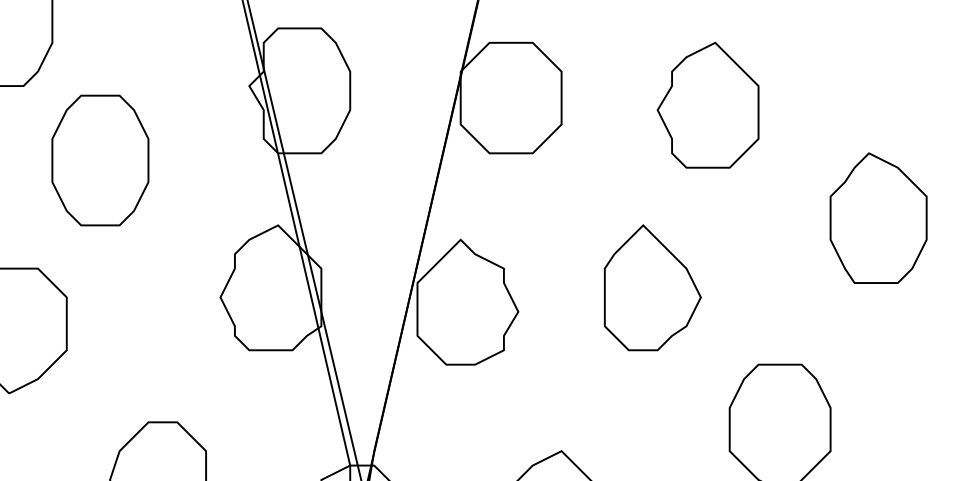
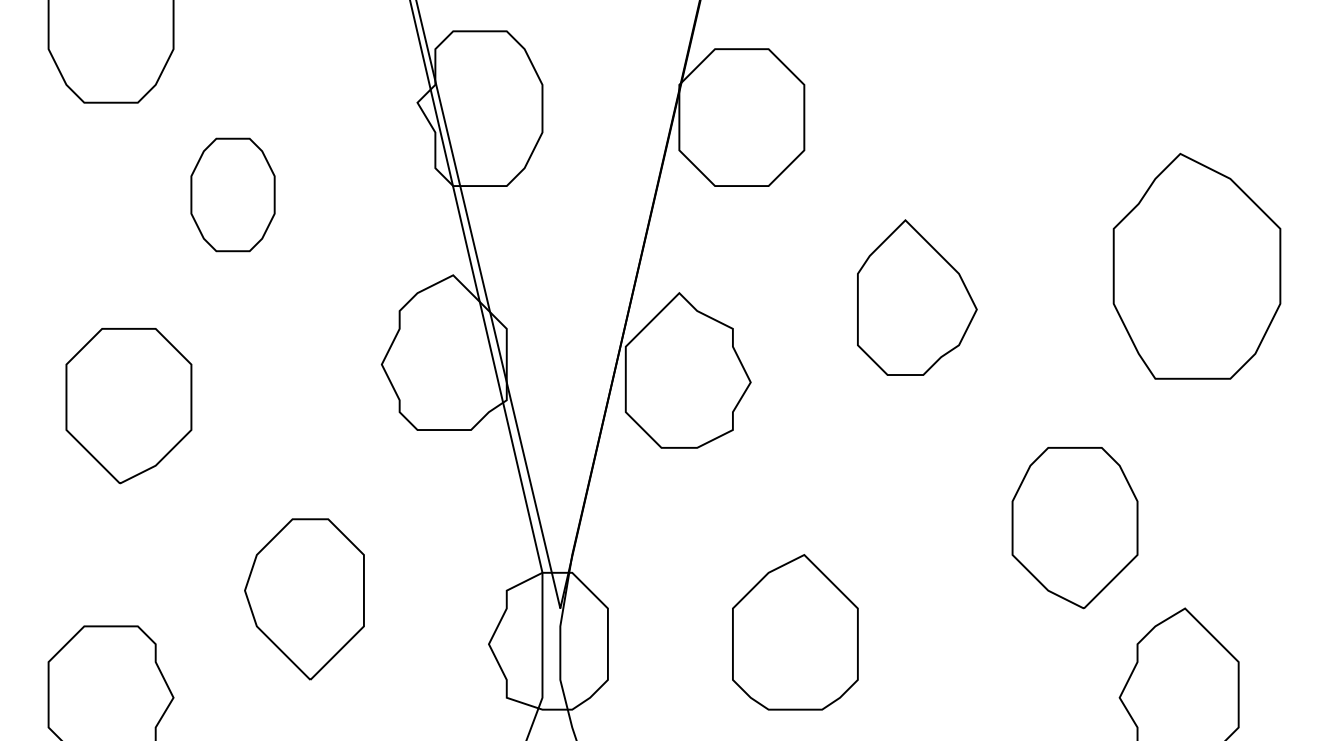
part: (707, 105) -> (985, 126), removed
part: (99, 160) -> (232, 194), size x0.7
part: (878, 218) -> (1196, 266), size x1.4
part: (652, 287) -> (917, 297), moved

